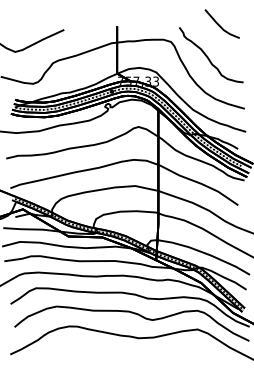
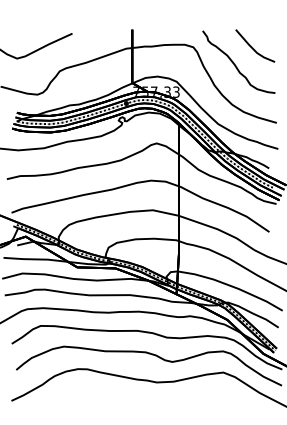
line: (220, 25) -> (253, 47), moved

